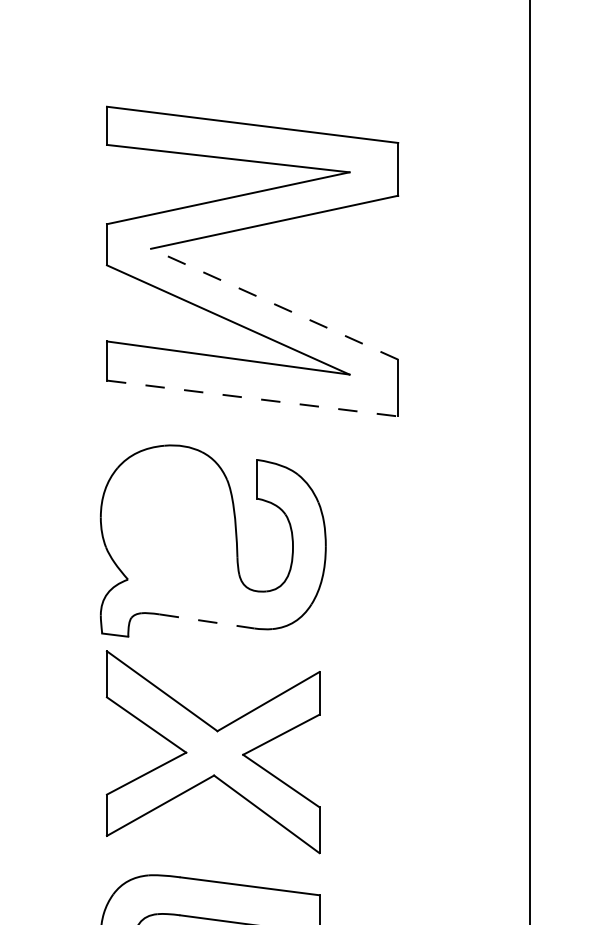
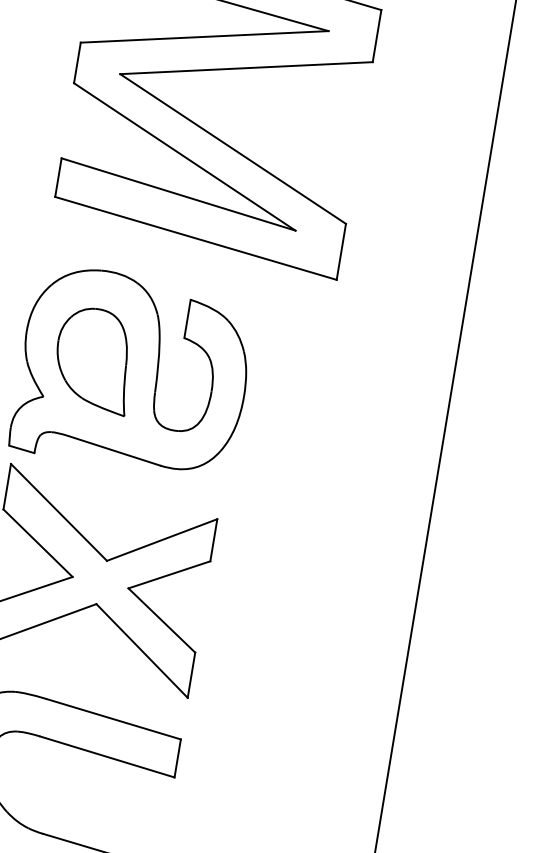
line: (274, 304) -> (232, 149), dashed -> solid
line: (252, 398) -> (195, 238), dashed -> solid
part: (171, 534) -> (93, 359), added
line: (207, 621) -> (115, 451), dashed -> solid

